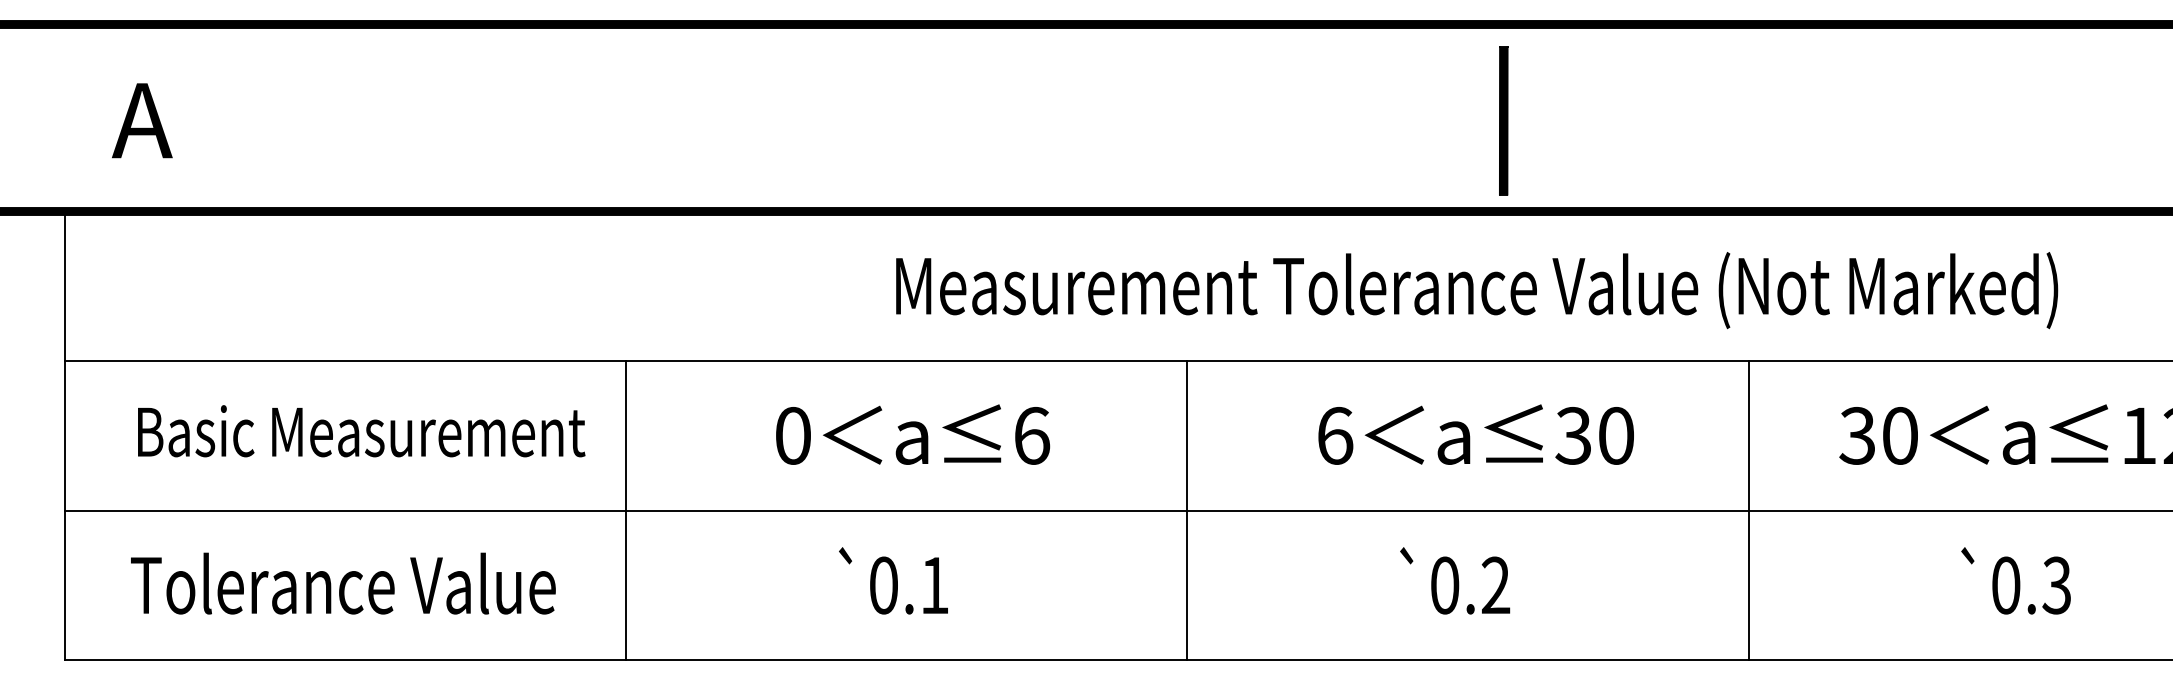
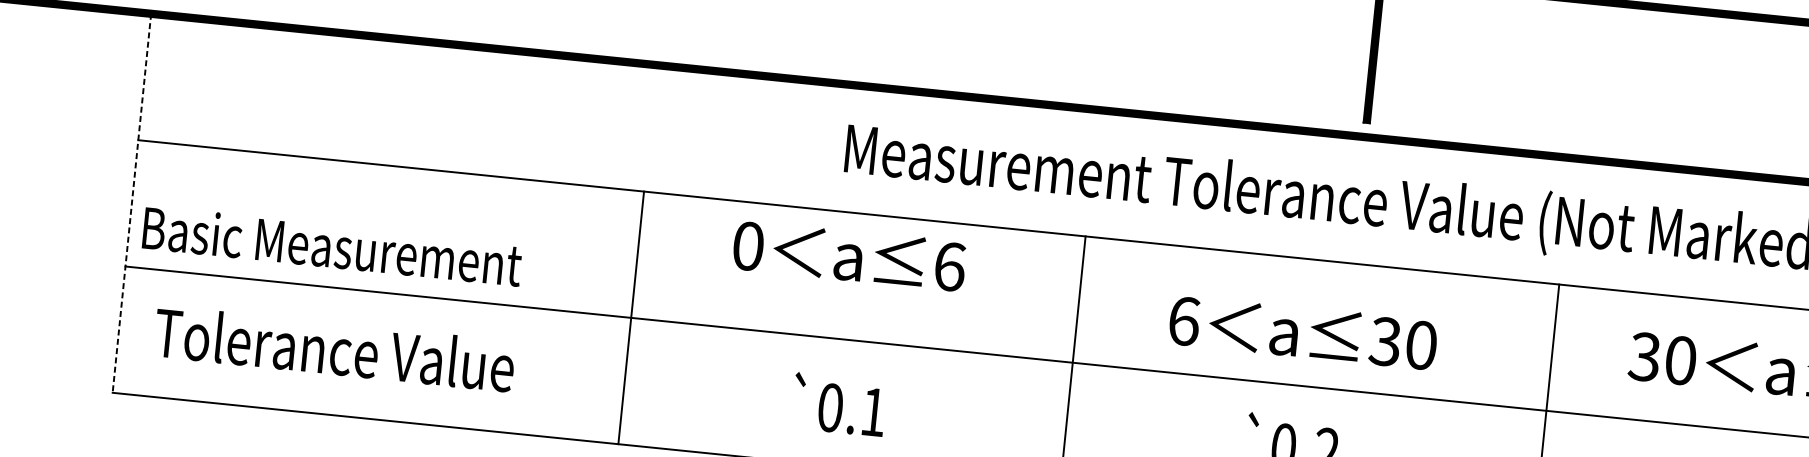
text: (361, 431) -> (332, 246), moved
text: (913, 434) -> (850, 255), moved
text: (1475, 434) -> (1302, 332), moved
line: (65, 436) -> (132, 203), solid -> dashed
line: (626, 510) -> (631, 317), moved
text: (893, 580) -> (839, 404), moved
text: (343, 583) -> (334, 348), moved

